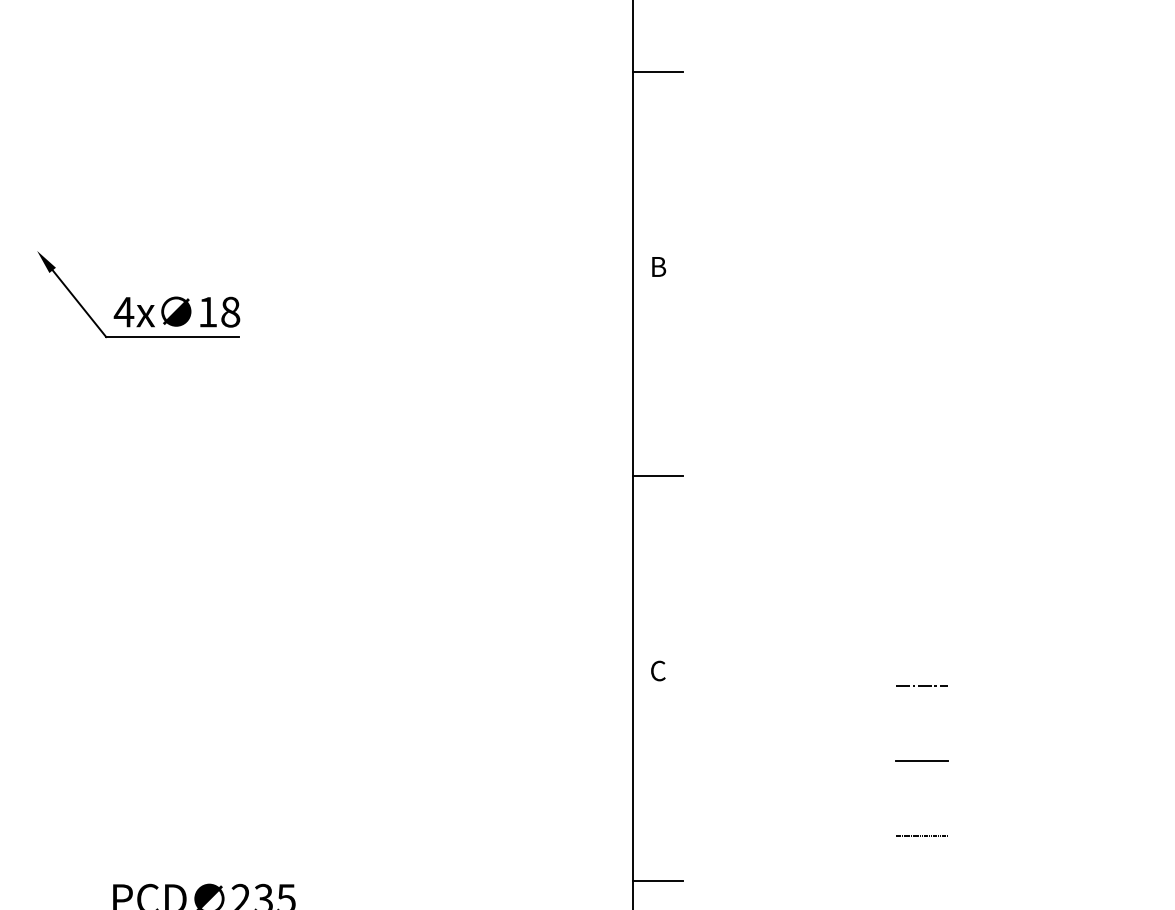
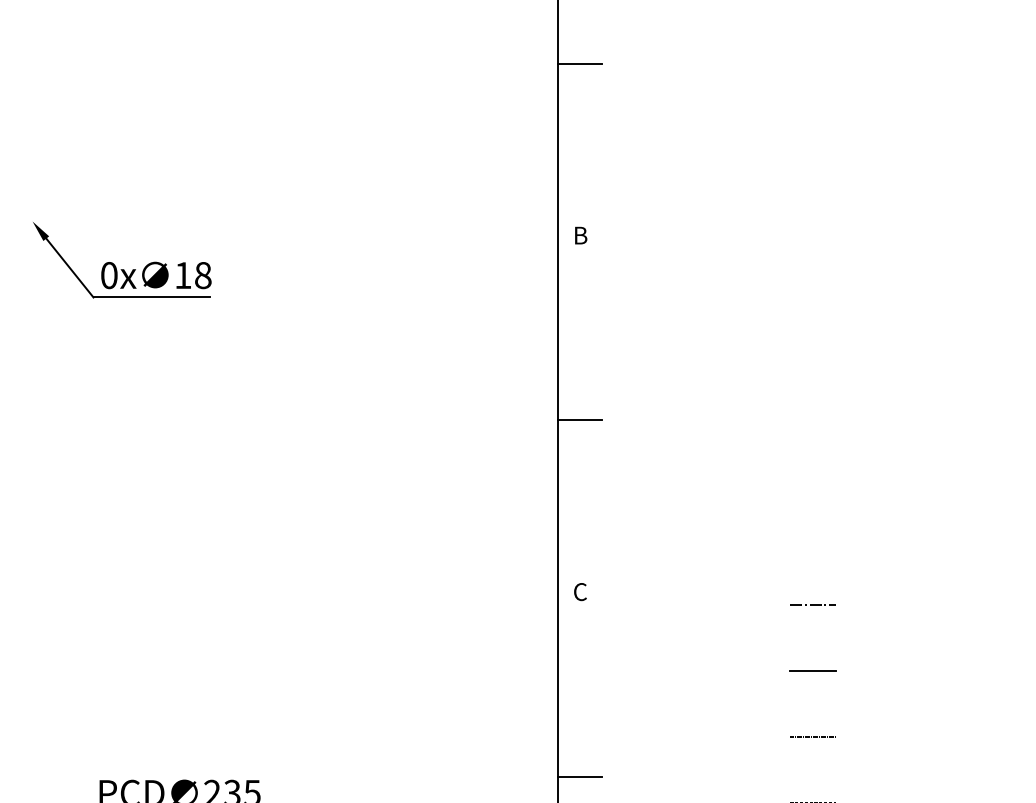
text: (124, 312) -> (109, 275), 4x -> 0x

